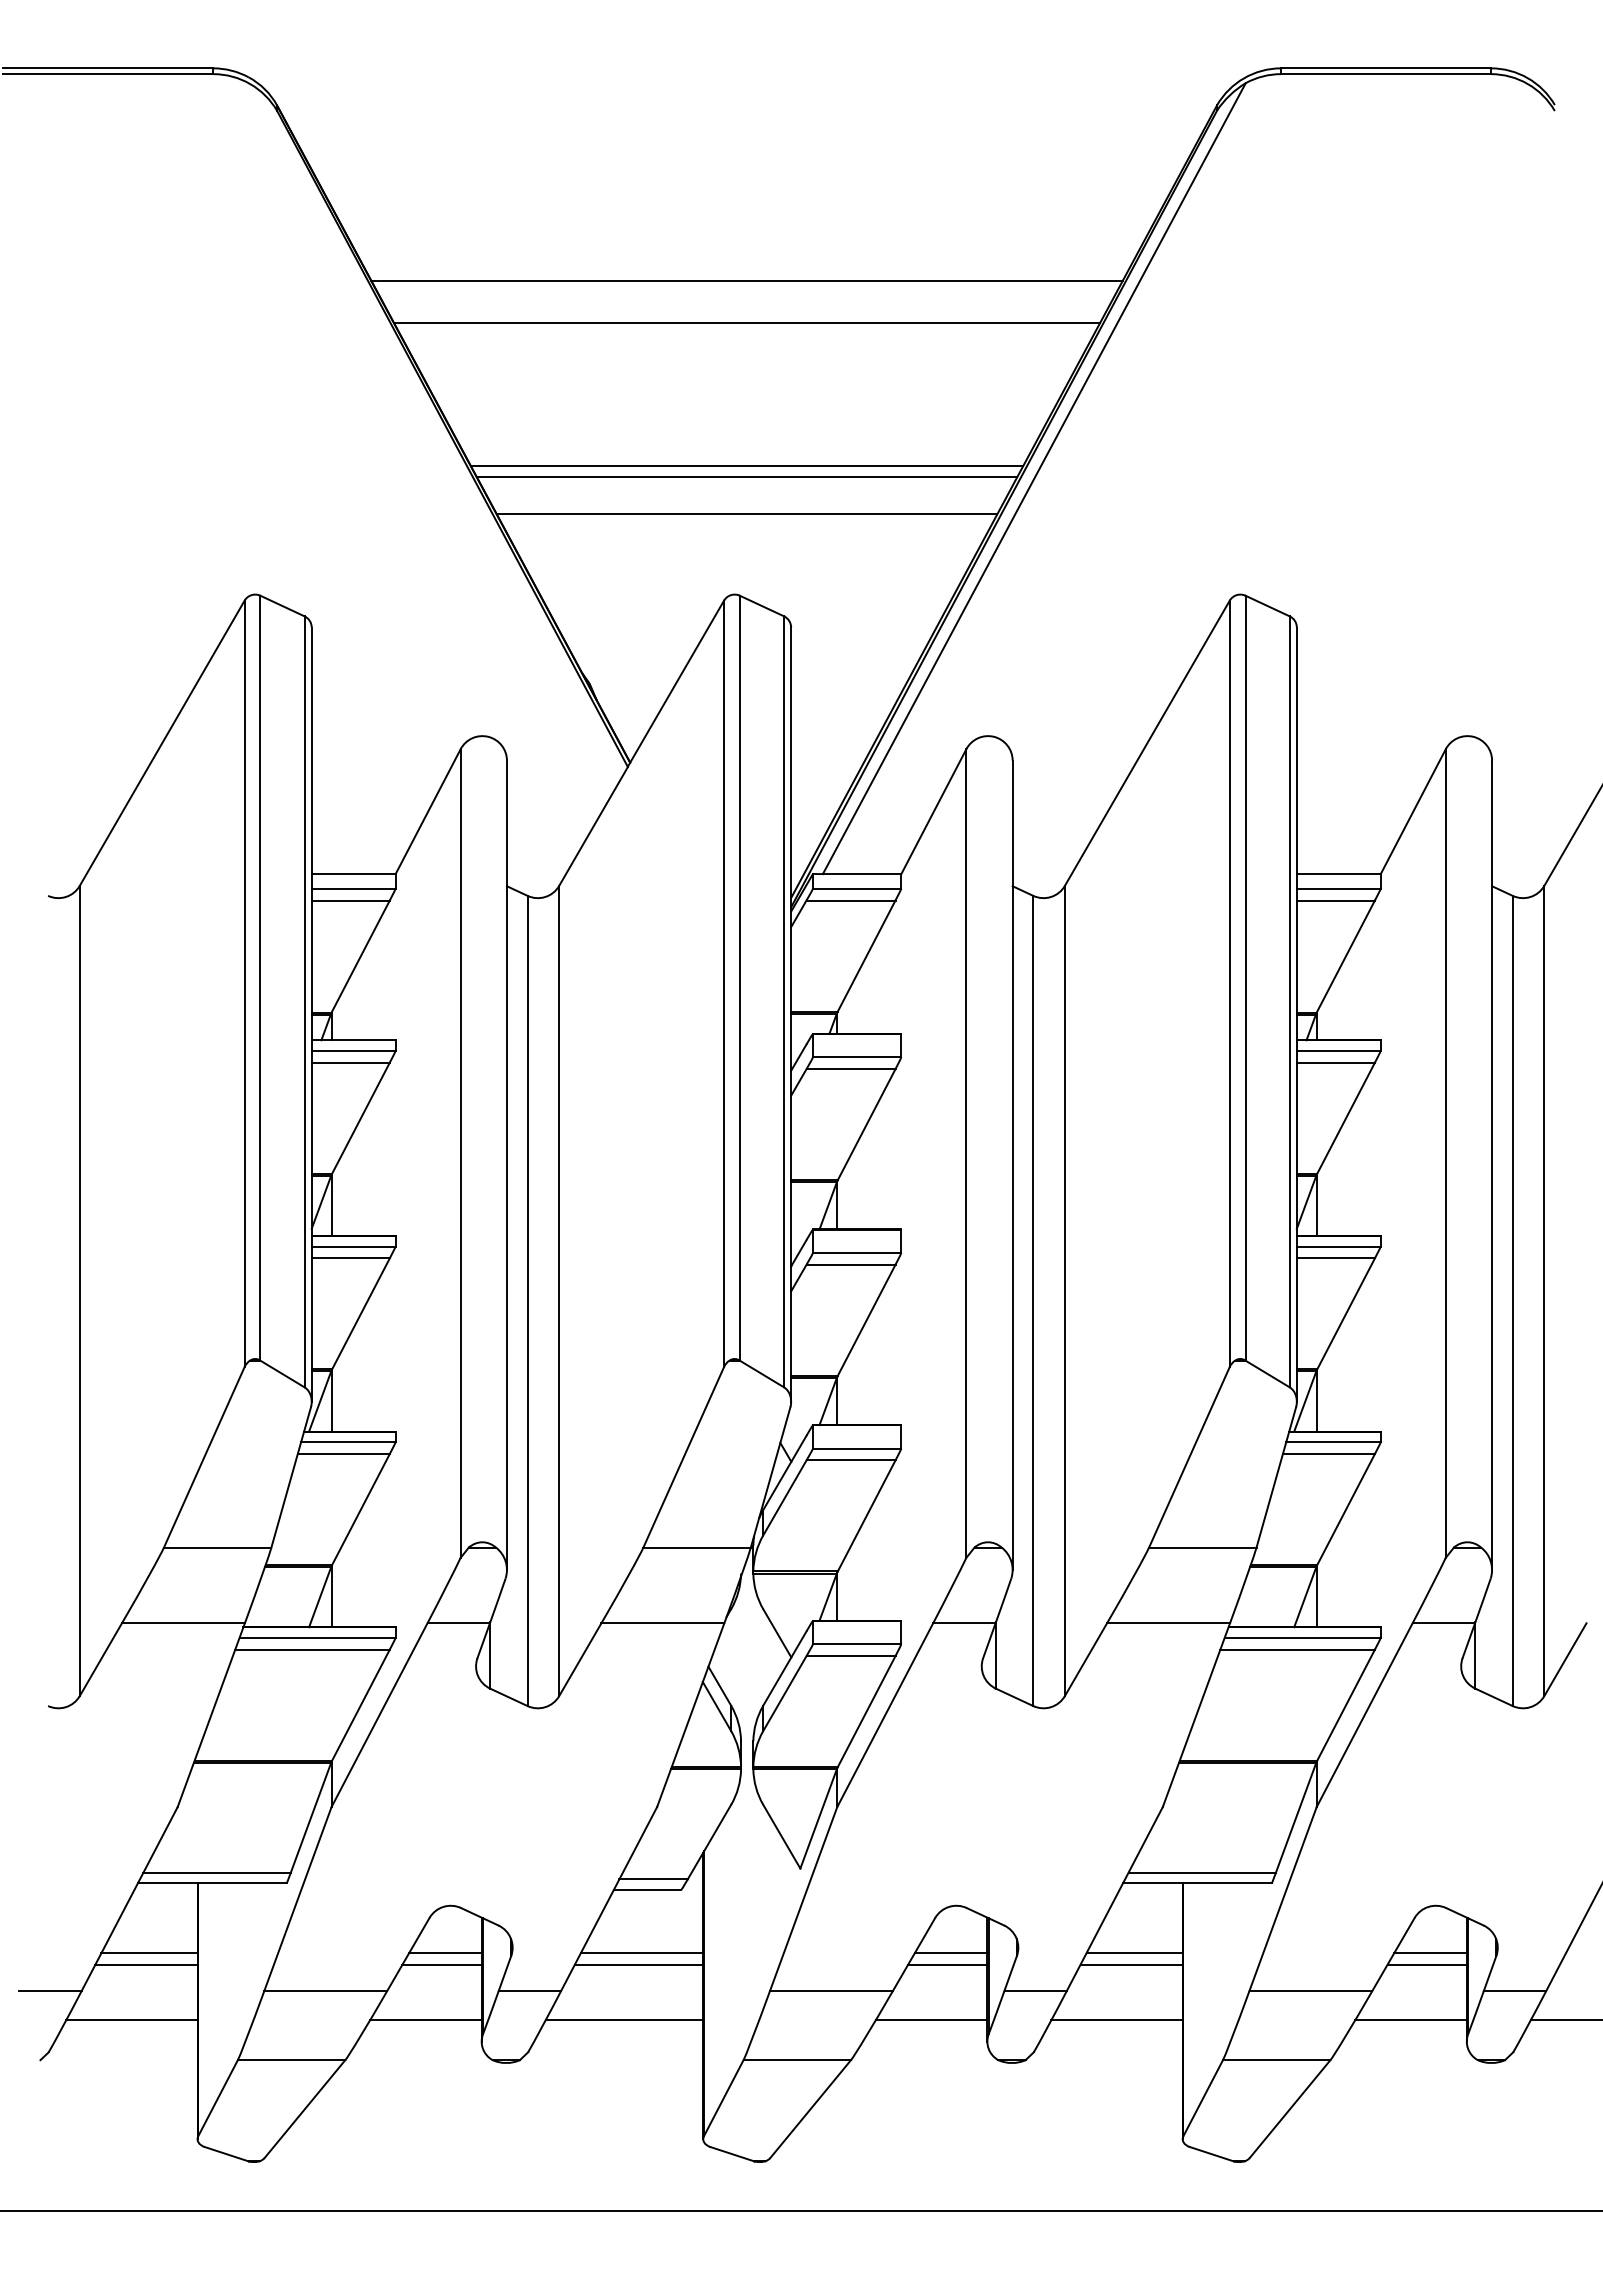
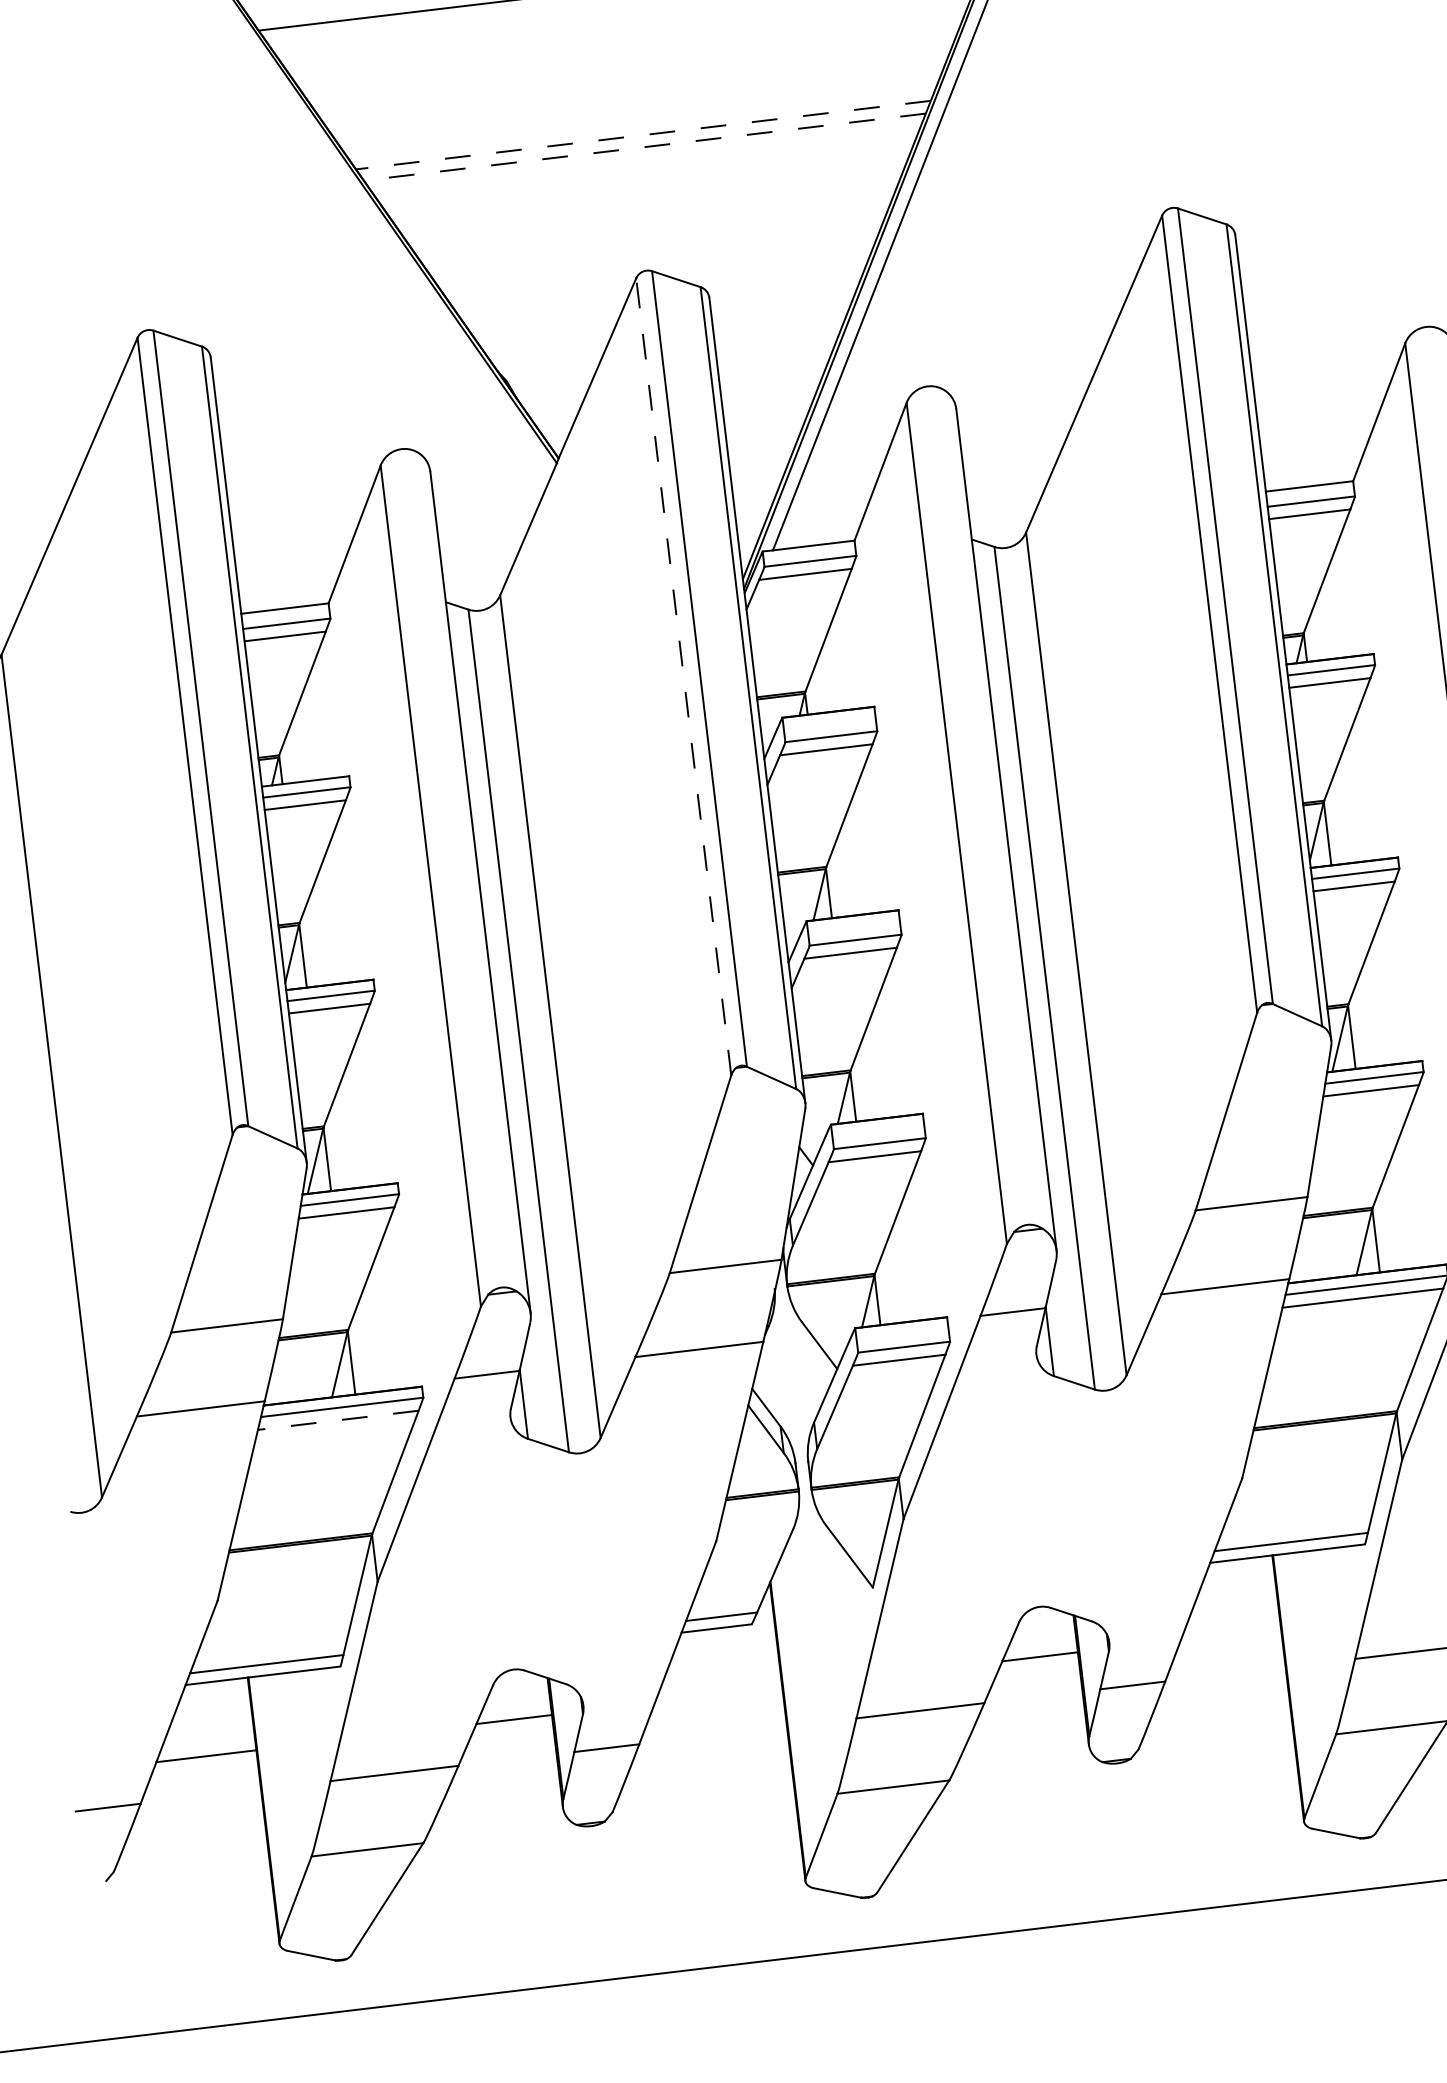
line: (746, 465) -> (642, 134), solid -> dashed
line: (746, 477) -> (644, 147), solid -> dashed
line: (746, 514) -> (648, 185), removed
line: (724, 983) -> (684, 676), solid -> dashed
line: (312, 1649) -> (338, 1420), solid -> dashed
line: (641, 1953) -> (718, 1695), removed
line: (1134, 1953) -> (1230, 1634), removed
line: (146, 1964) -> (204, 1768), removed
line: (441, 1964) -> (511, 1731), removed
line: (638, 1964) -> (716, 1707), removed
line: (947, 1964) -> (1037, 1669), removed
line: (1131, 1964) -> (1229, 1646), removed
line: (131, 2020) -> (196, 1828), removed
line: (425, 2020) -> (501, 1791), removed
line: (624, 2020) -> (708, 1767), removed
line: (931, 2020) -> (1028, 1729), removed
line: (1116, 2020) -> (1220, 1706), removed

